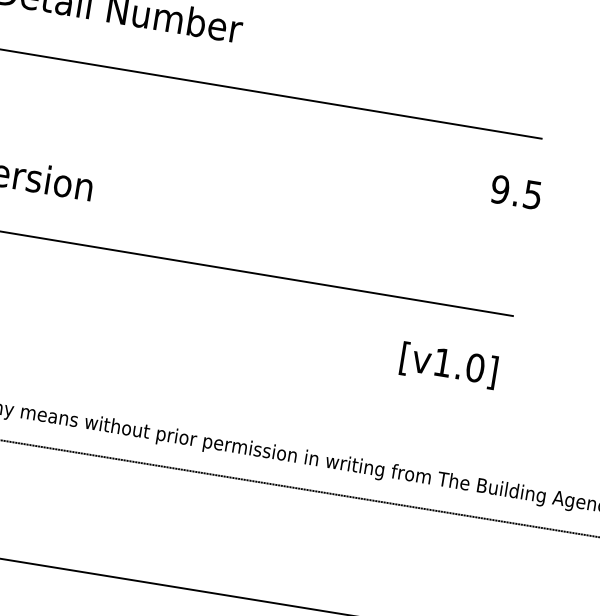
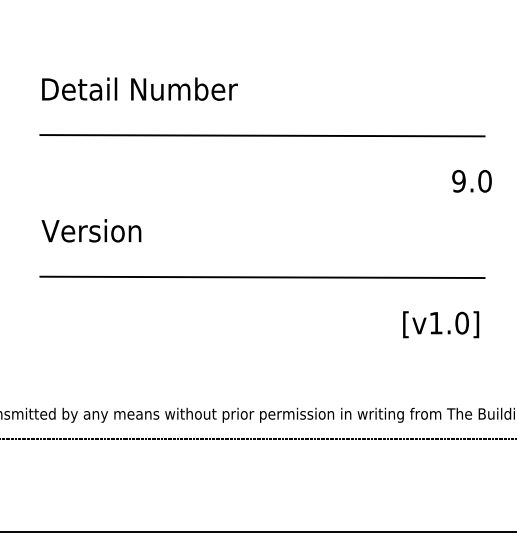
text: (532, 195) -> (484, 181), 9.5 -> 9.0

